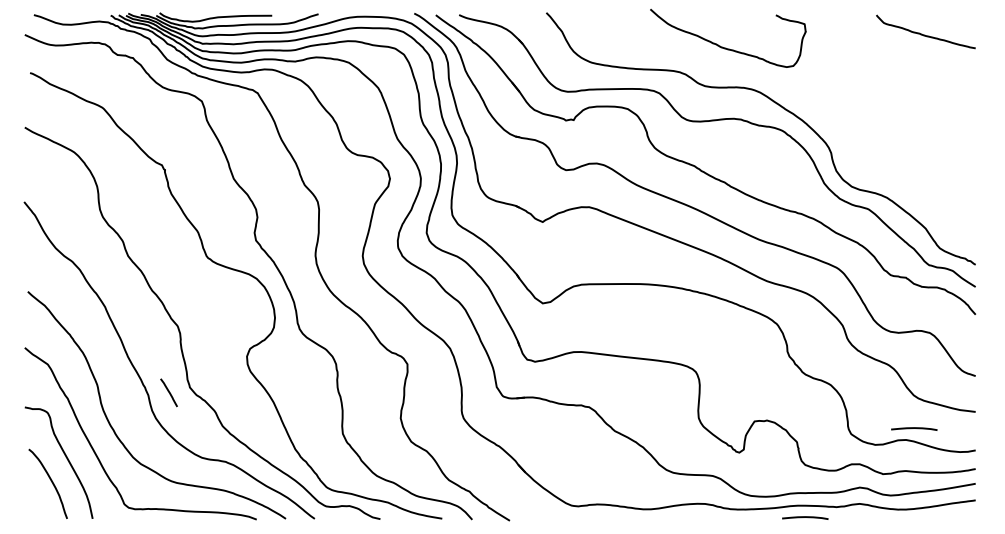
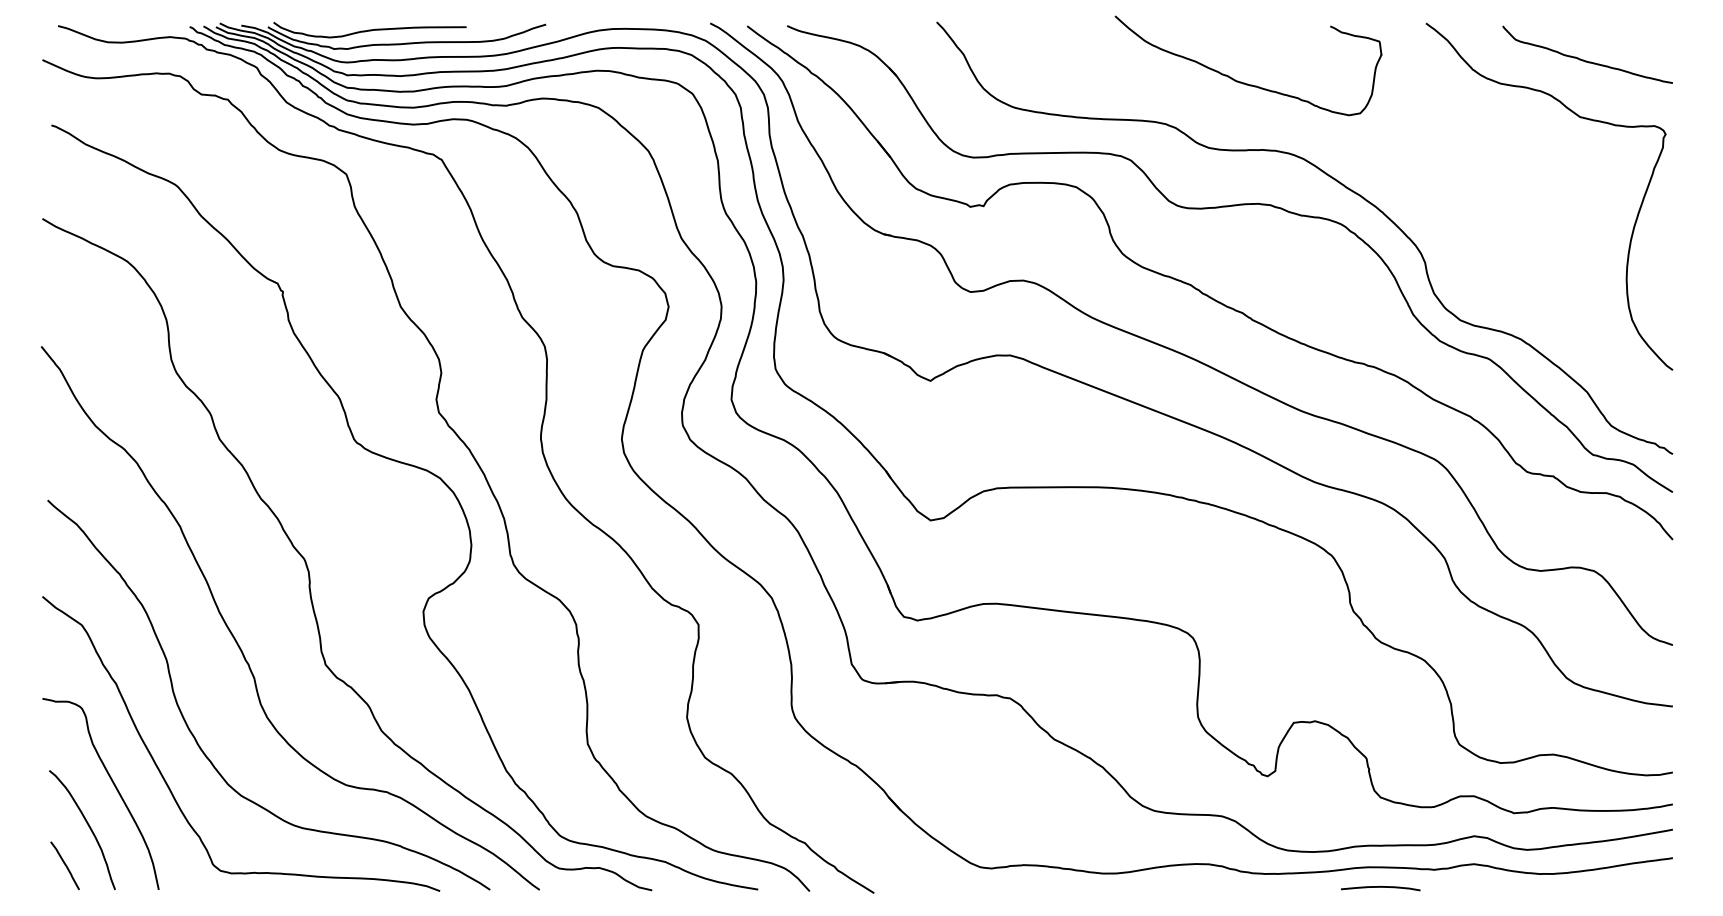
curve: (921, 69) -> (1579, 119), added
line: (168, 392) -> (64, 865), moved
line: (914, 428) -> (1567, 734), removed

